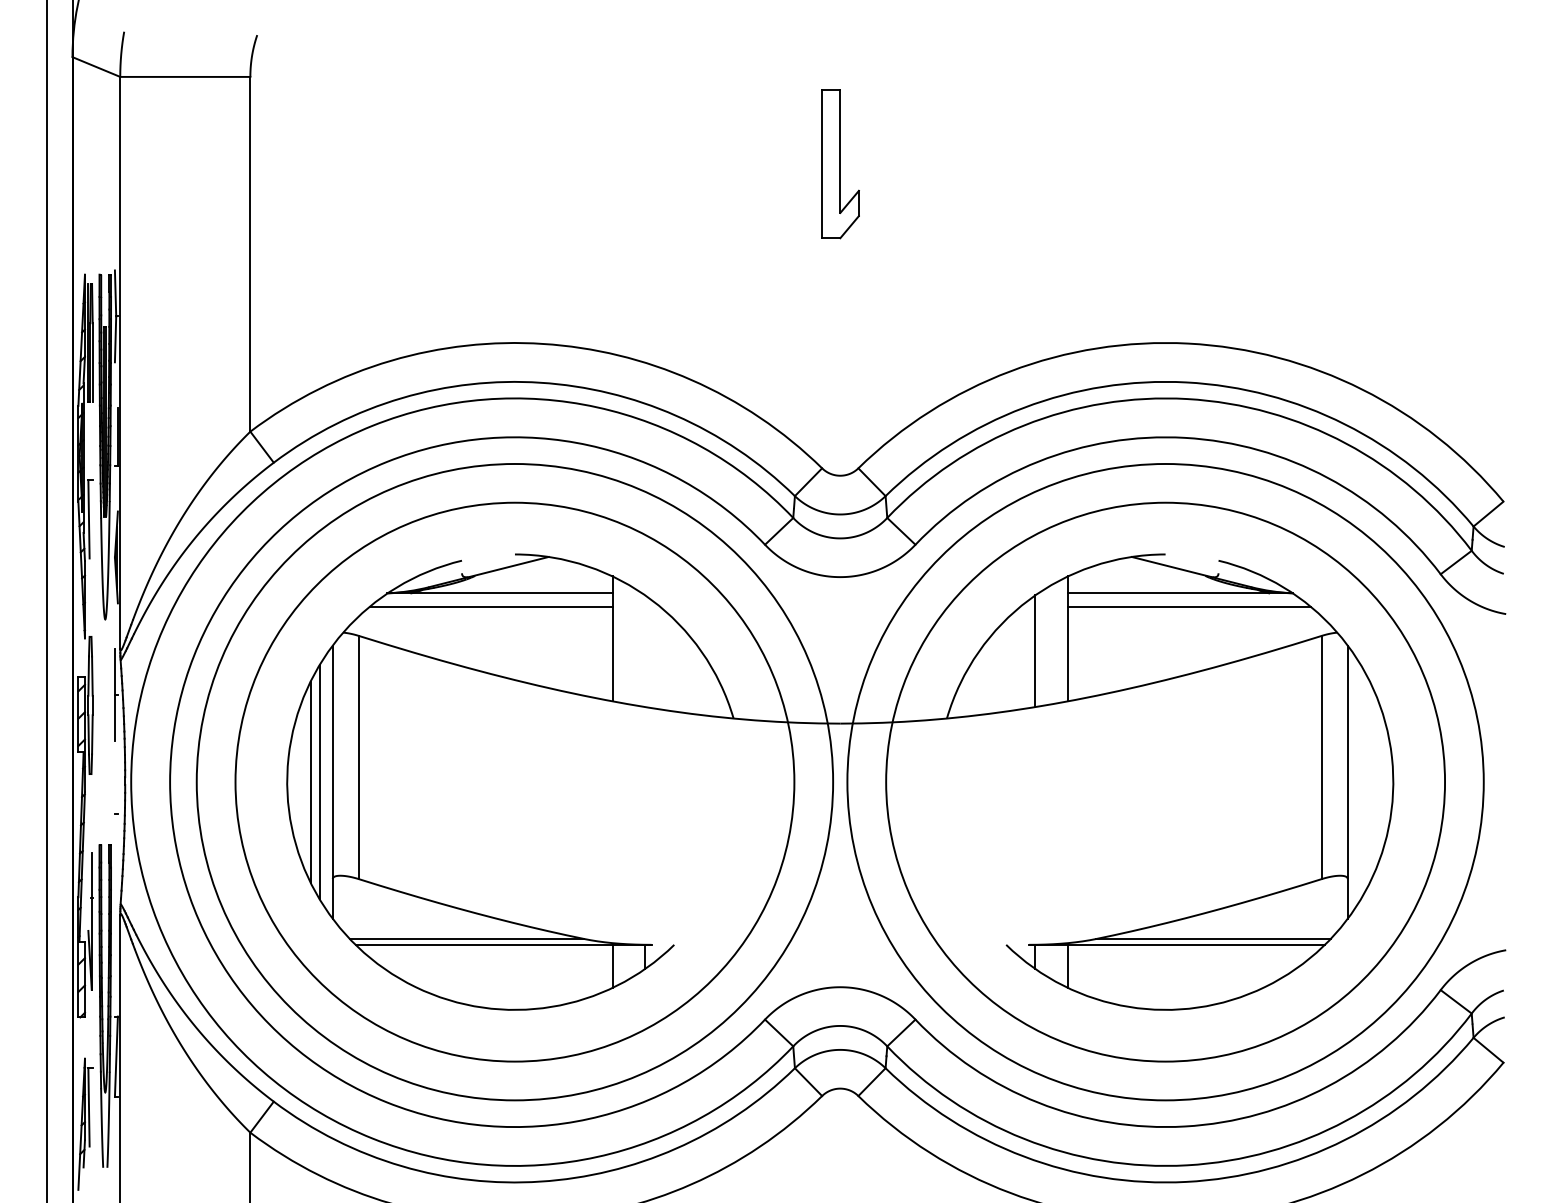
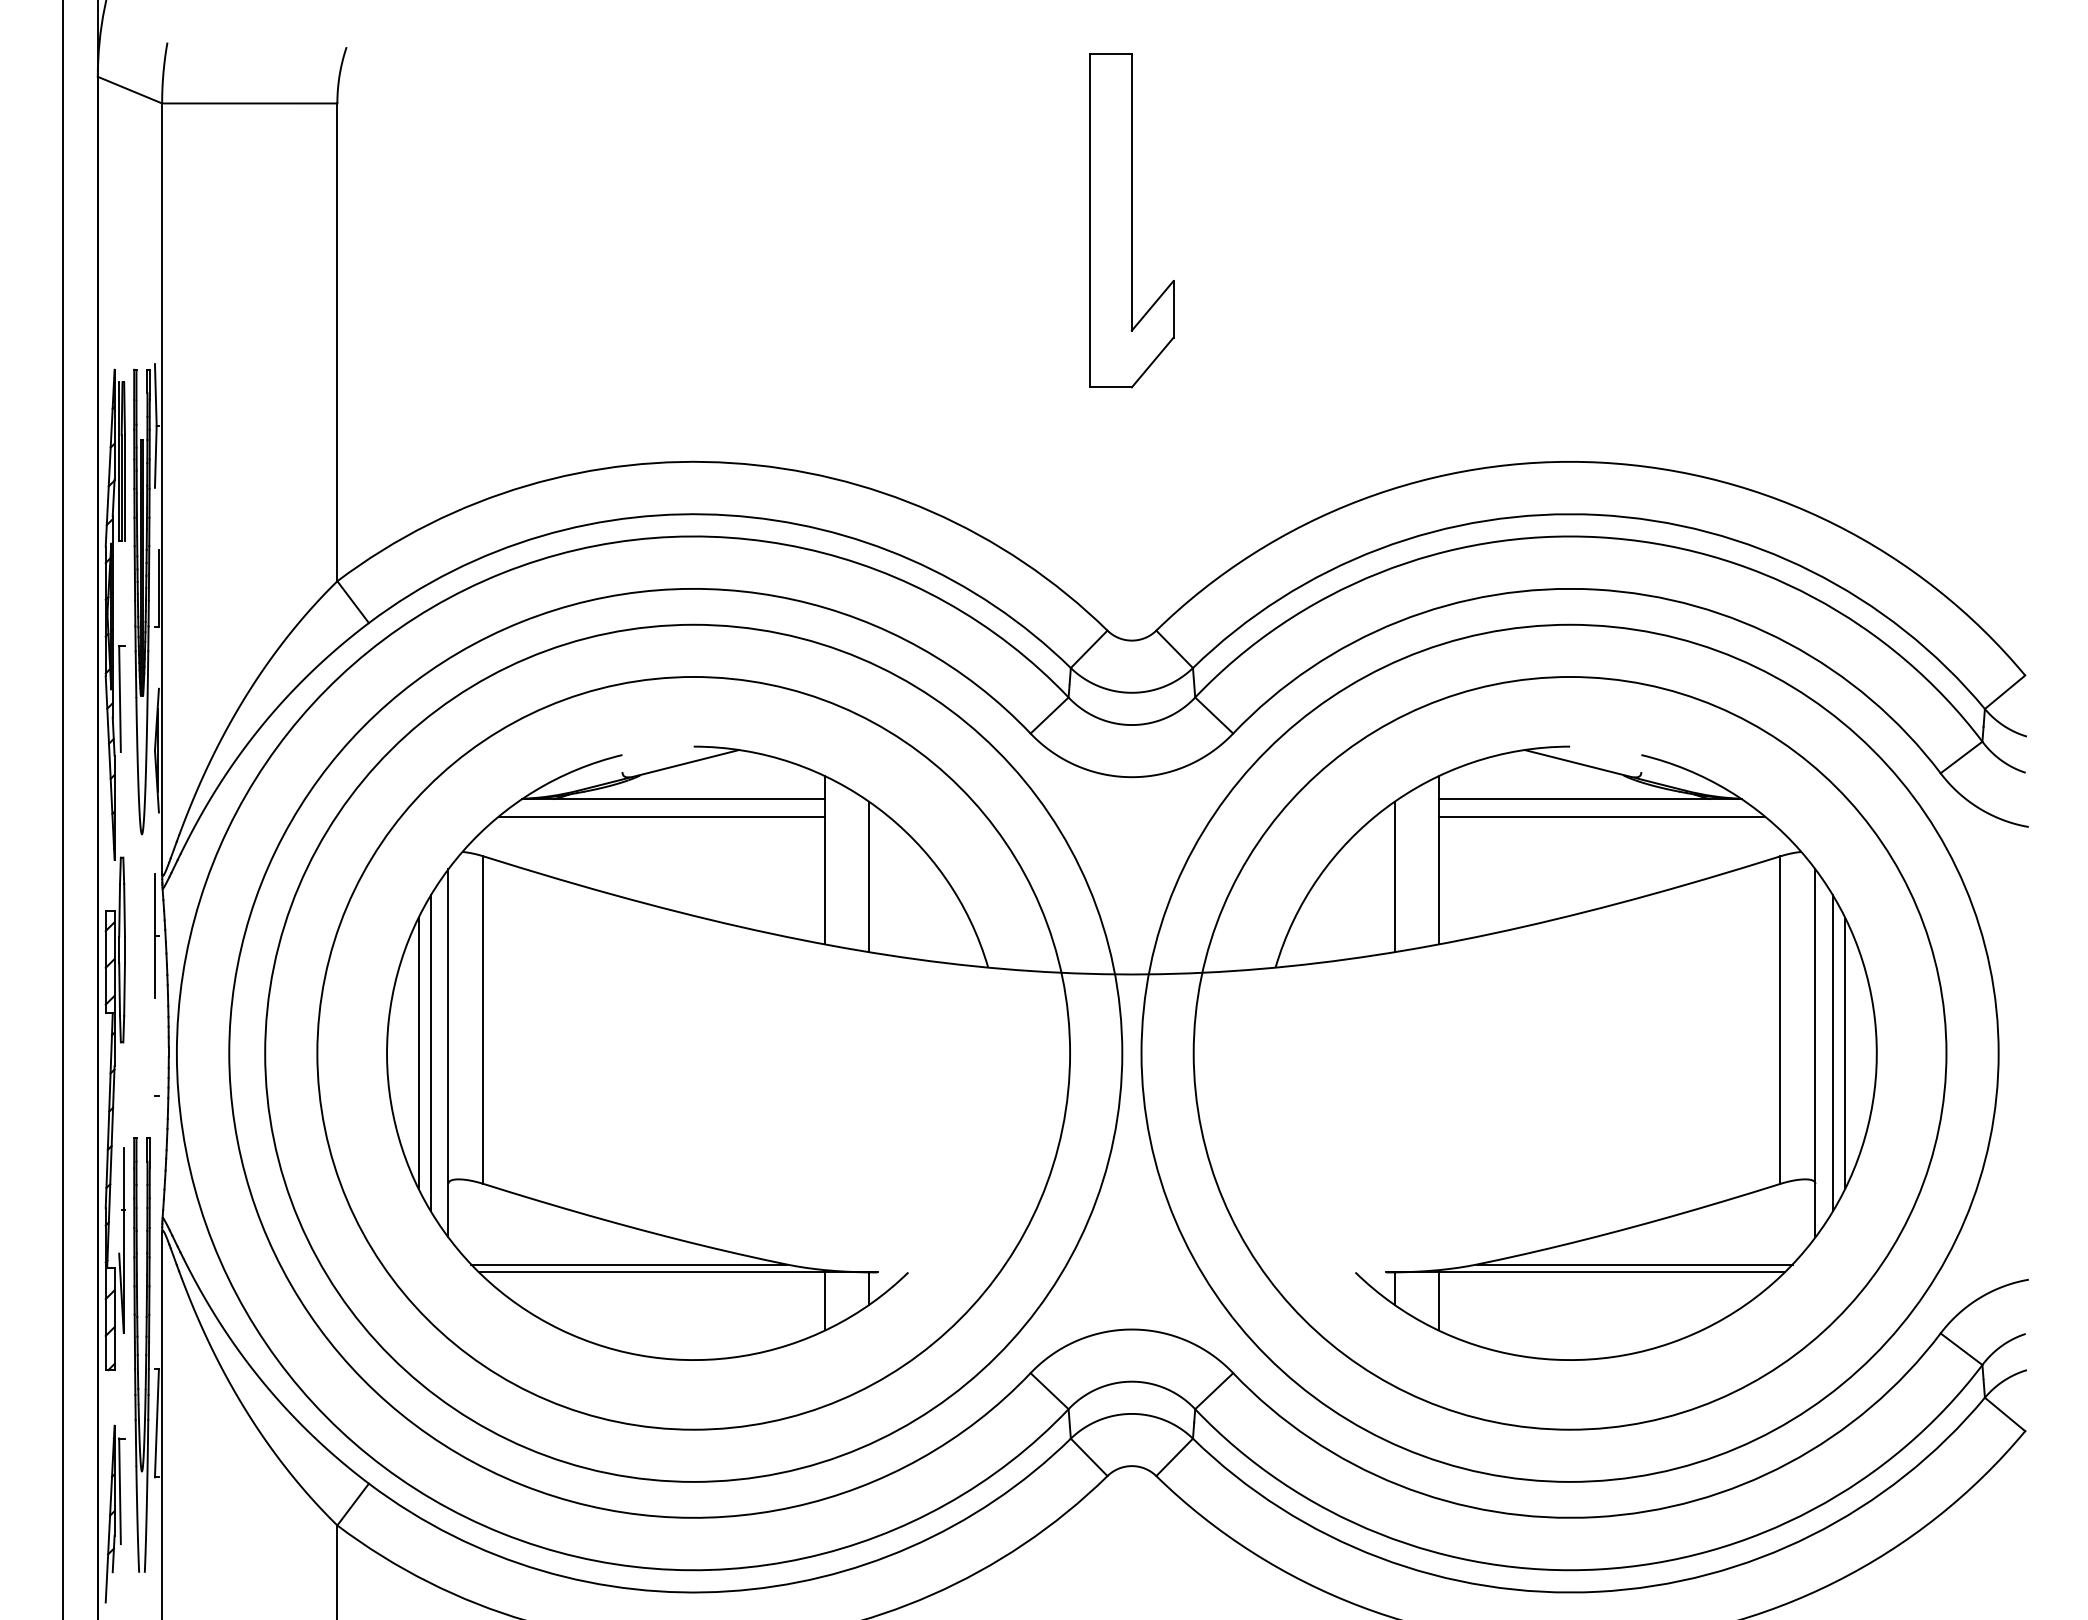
part: (840, 163) -> (1132, 220), size x1.67
line: (645, 651) -> (869, 877), added
line: (1360, 781) -> (1832, 1052), added
line: (1369, 781) -> (1844, 1052), added

